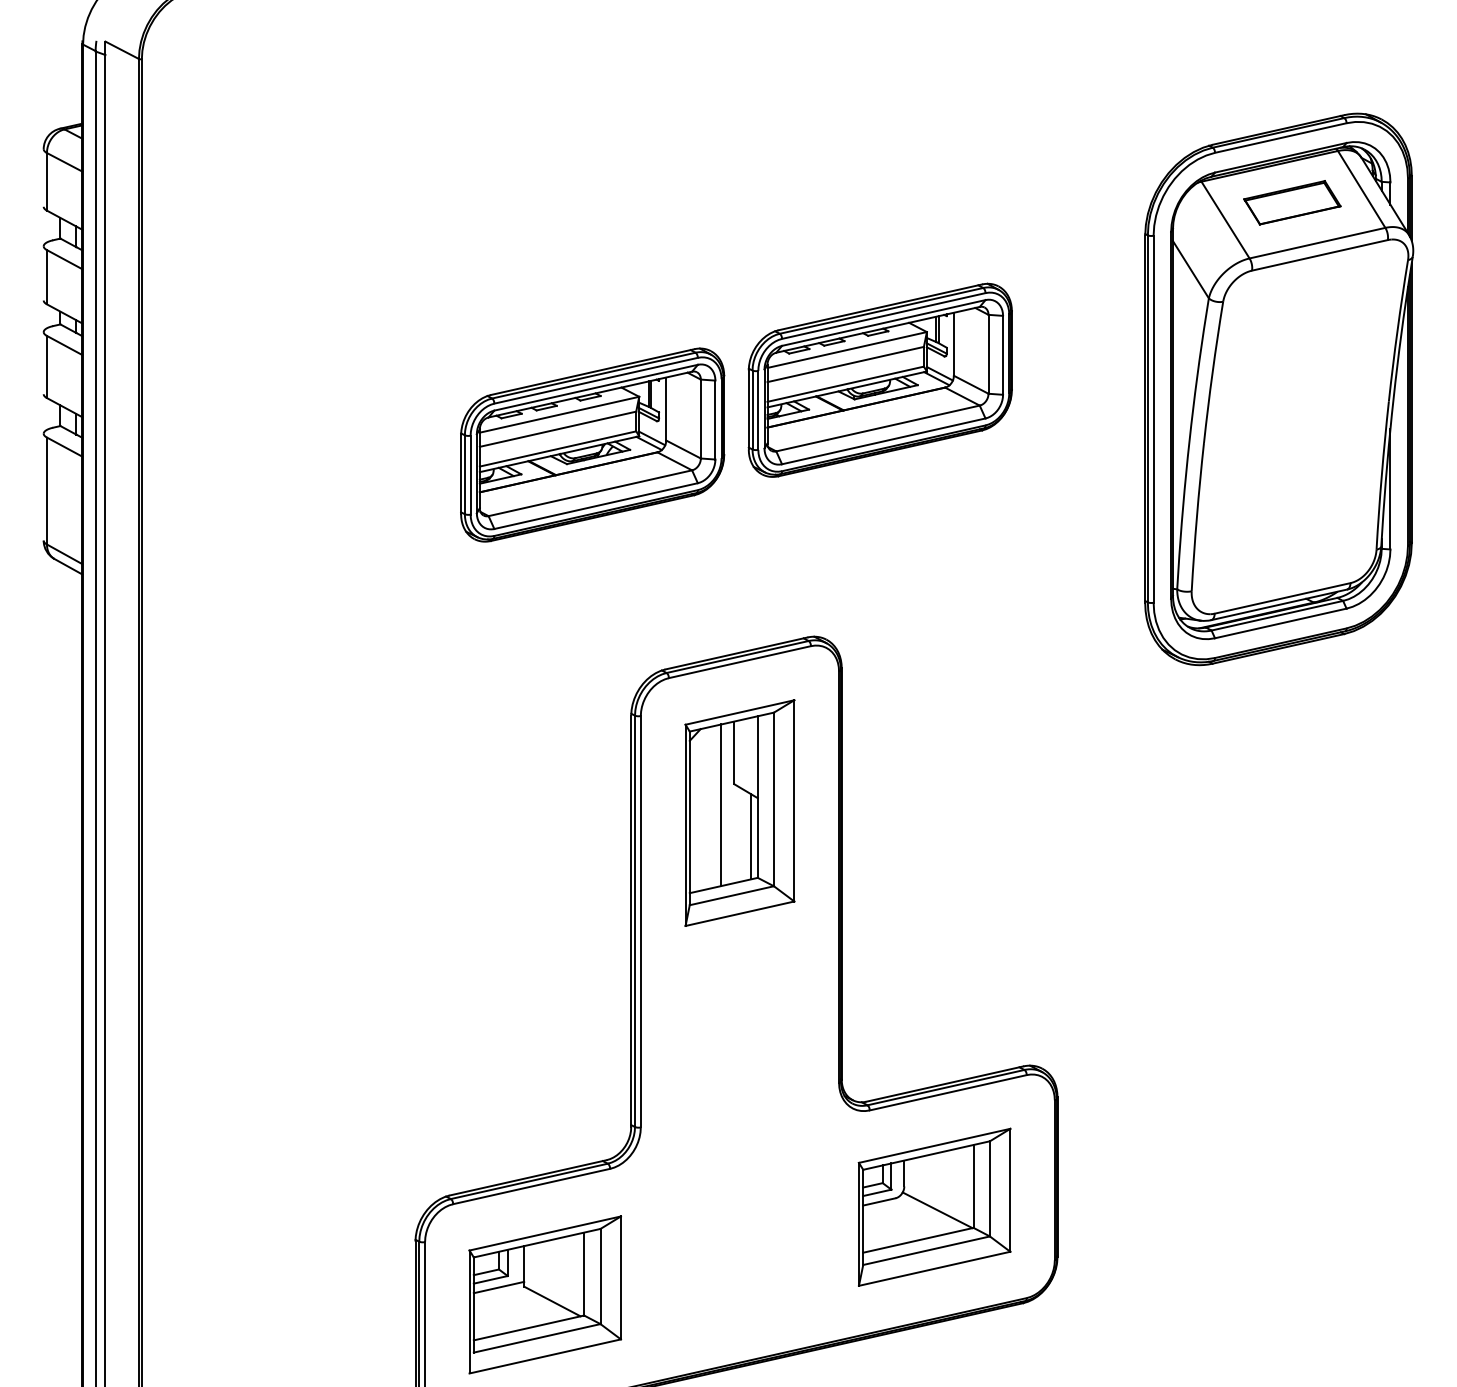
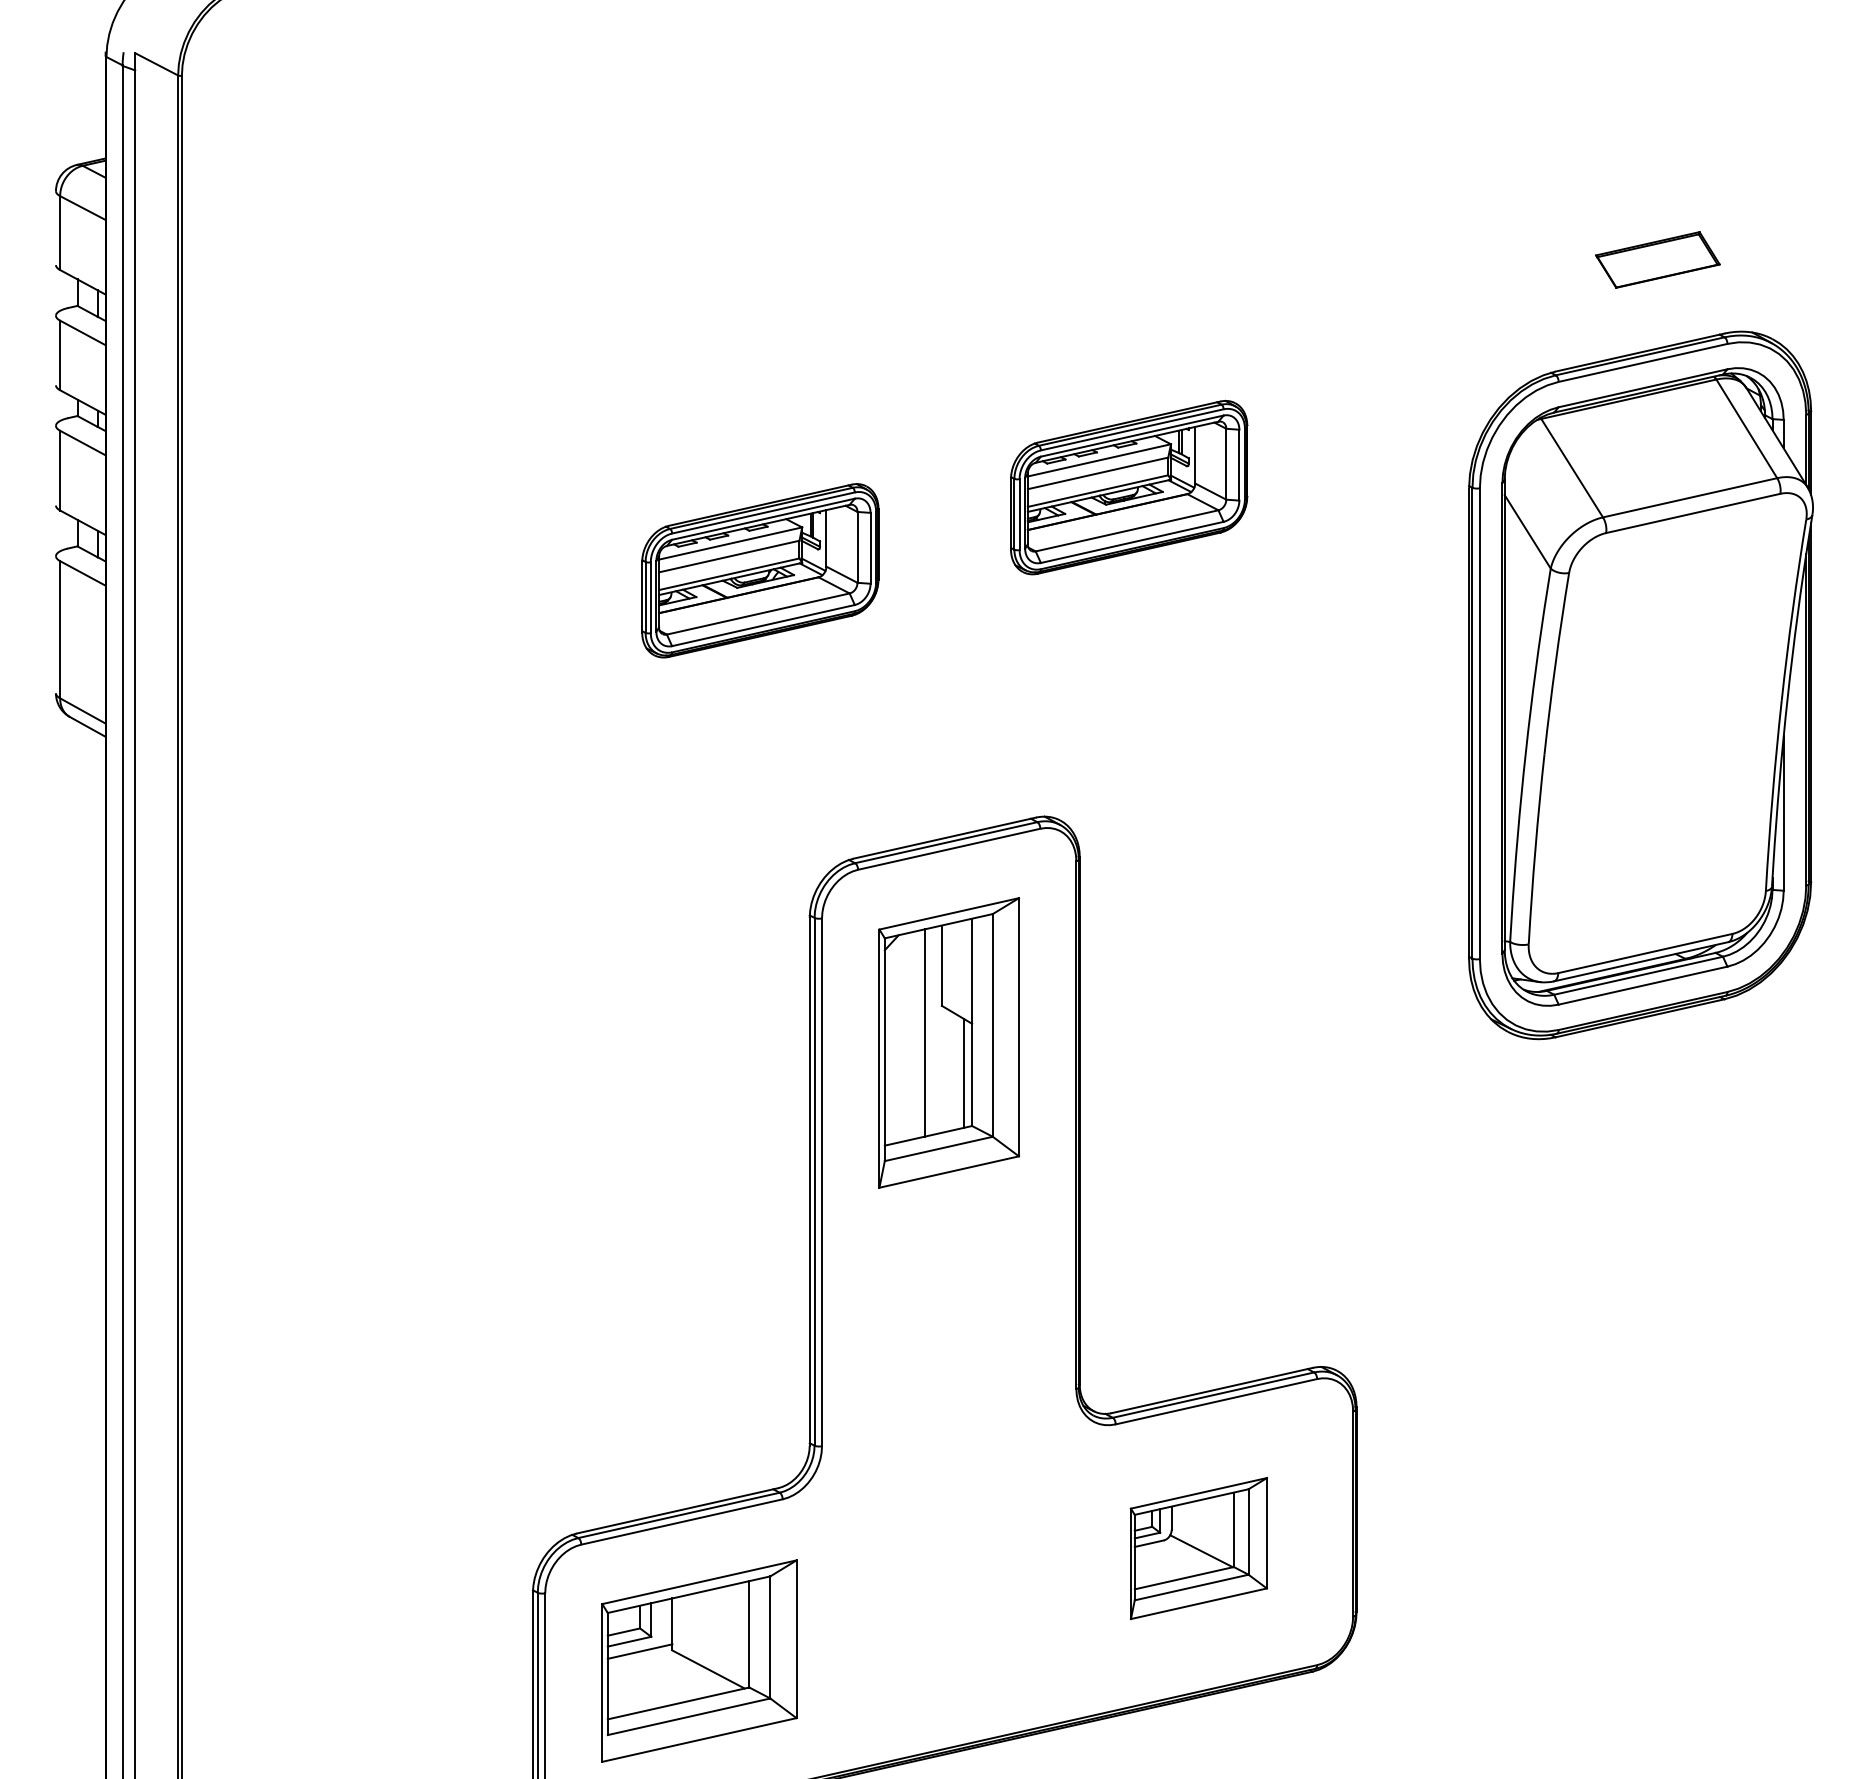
part: (879, 379) -> (1128, 486), size x0.7
part: (1279, 389) -> (1641, 685), moved
part: (592, 444) -> (760, 570), size x0.7
part: (934, 1206) -> (1198, 1547), size x0.7

